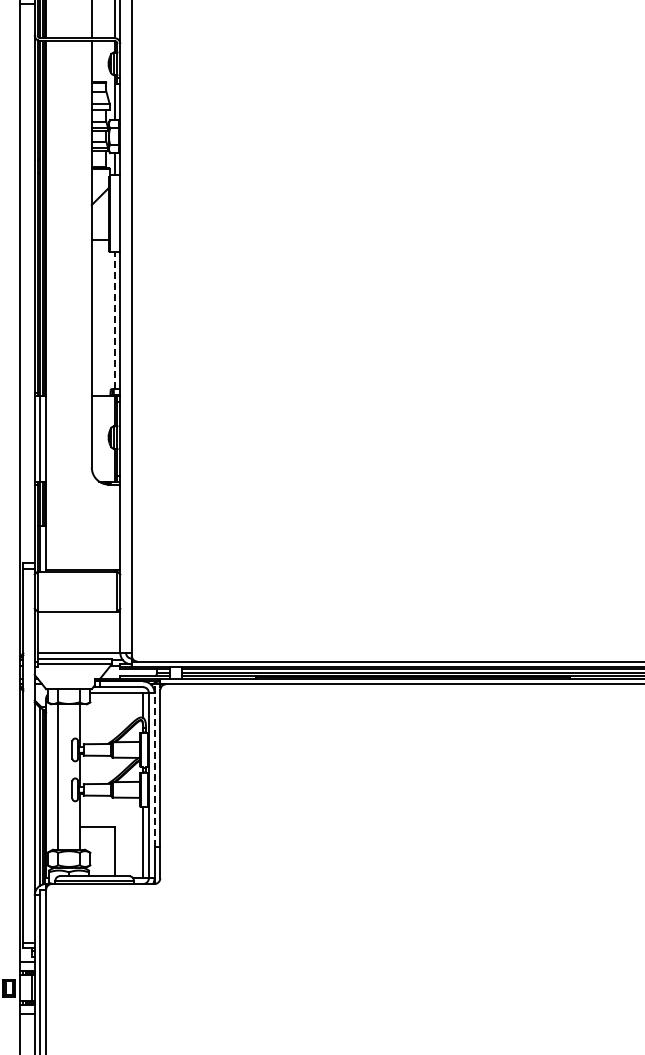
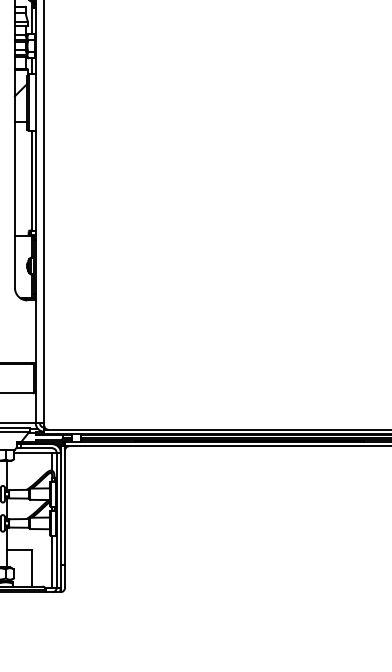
line: (114, 320) -> (31, 180), dashed -> solid
line: (154, 765) -> (60, 505), dashed -> solid

